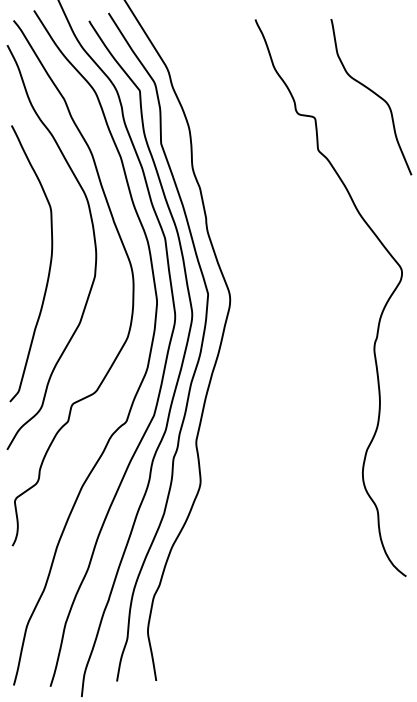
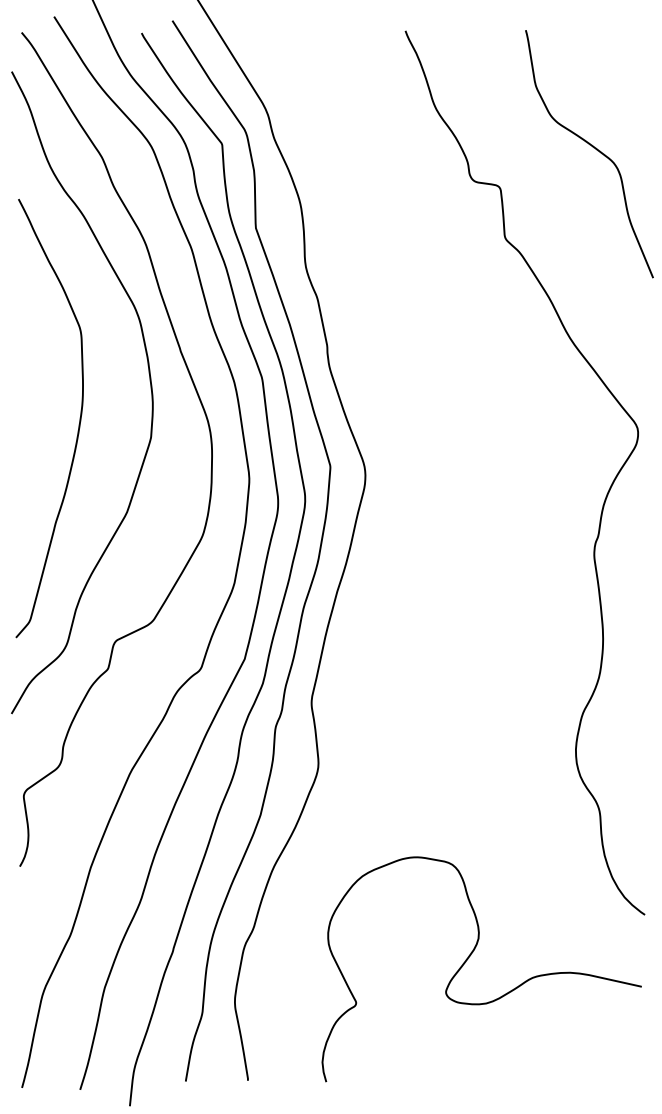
curve: (296, 603) -> (470, 957), added

